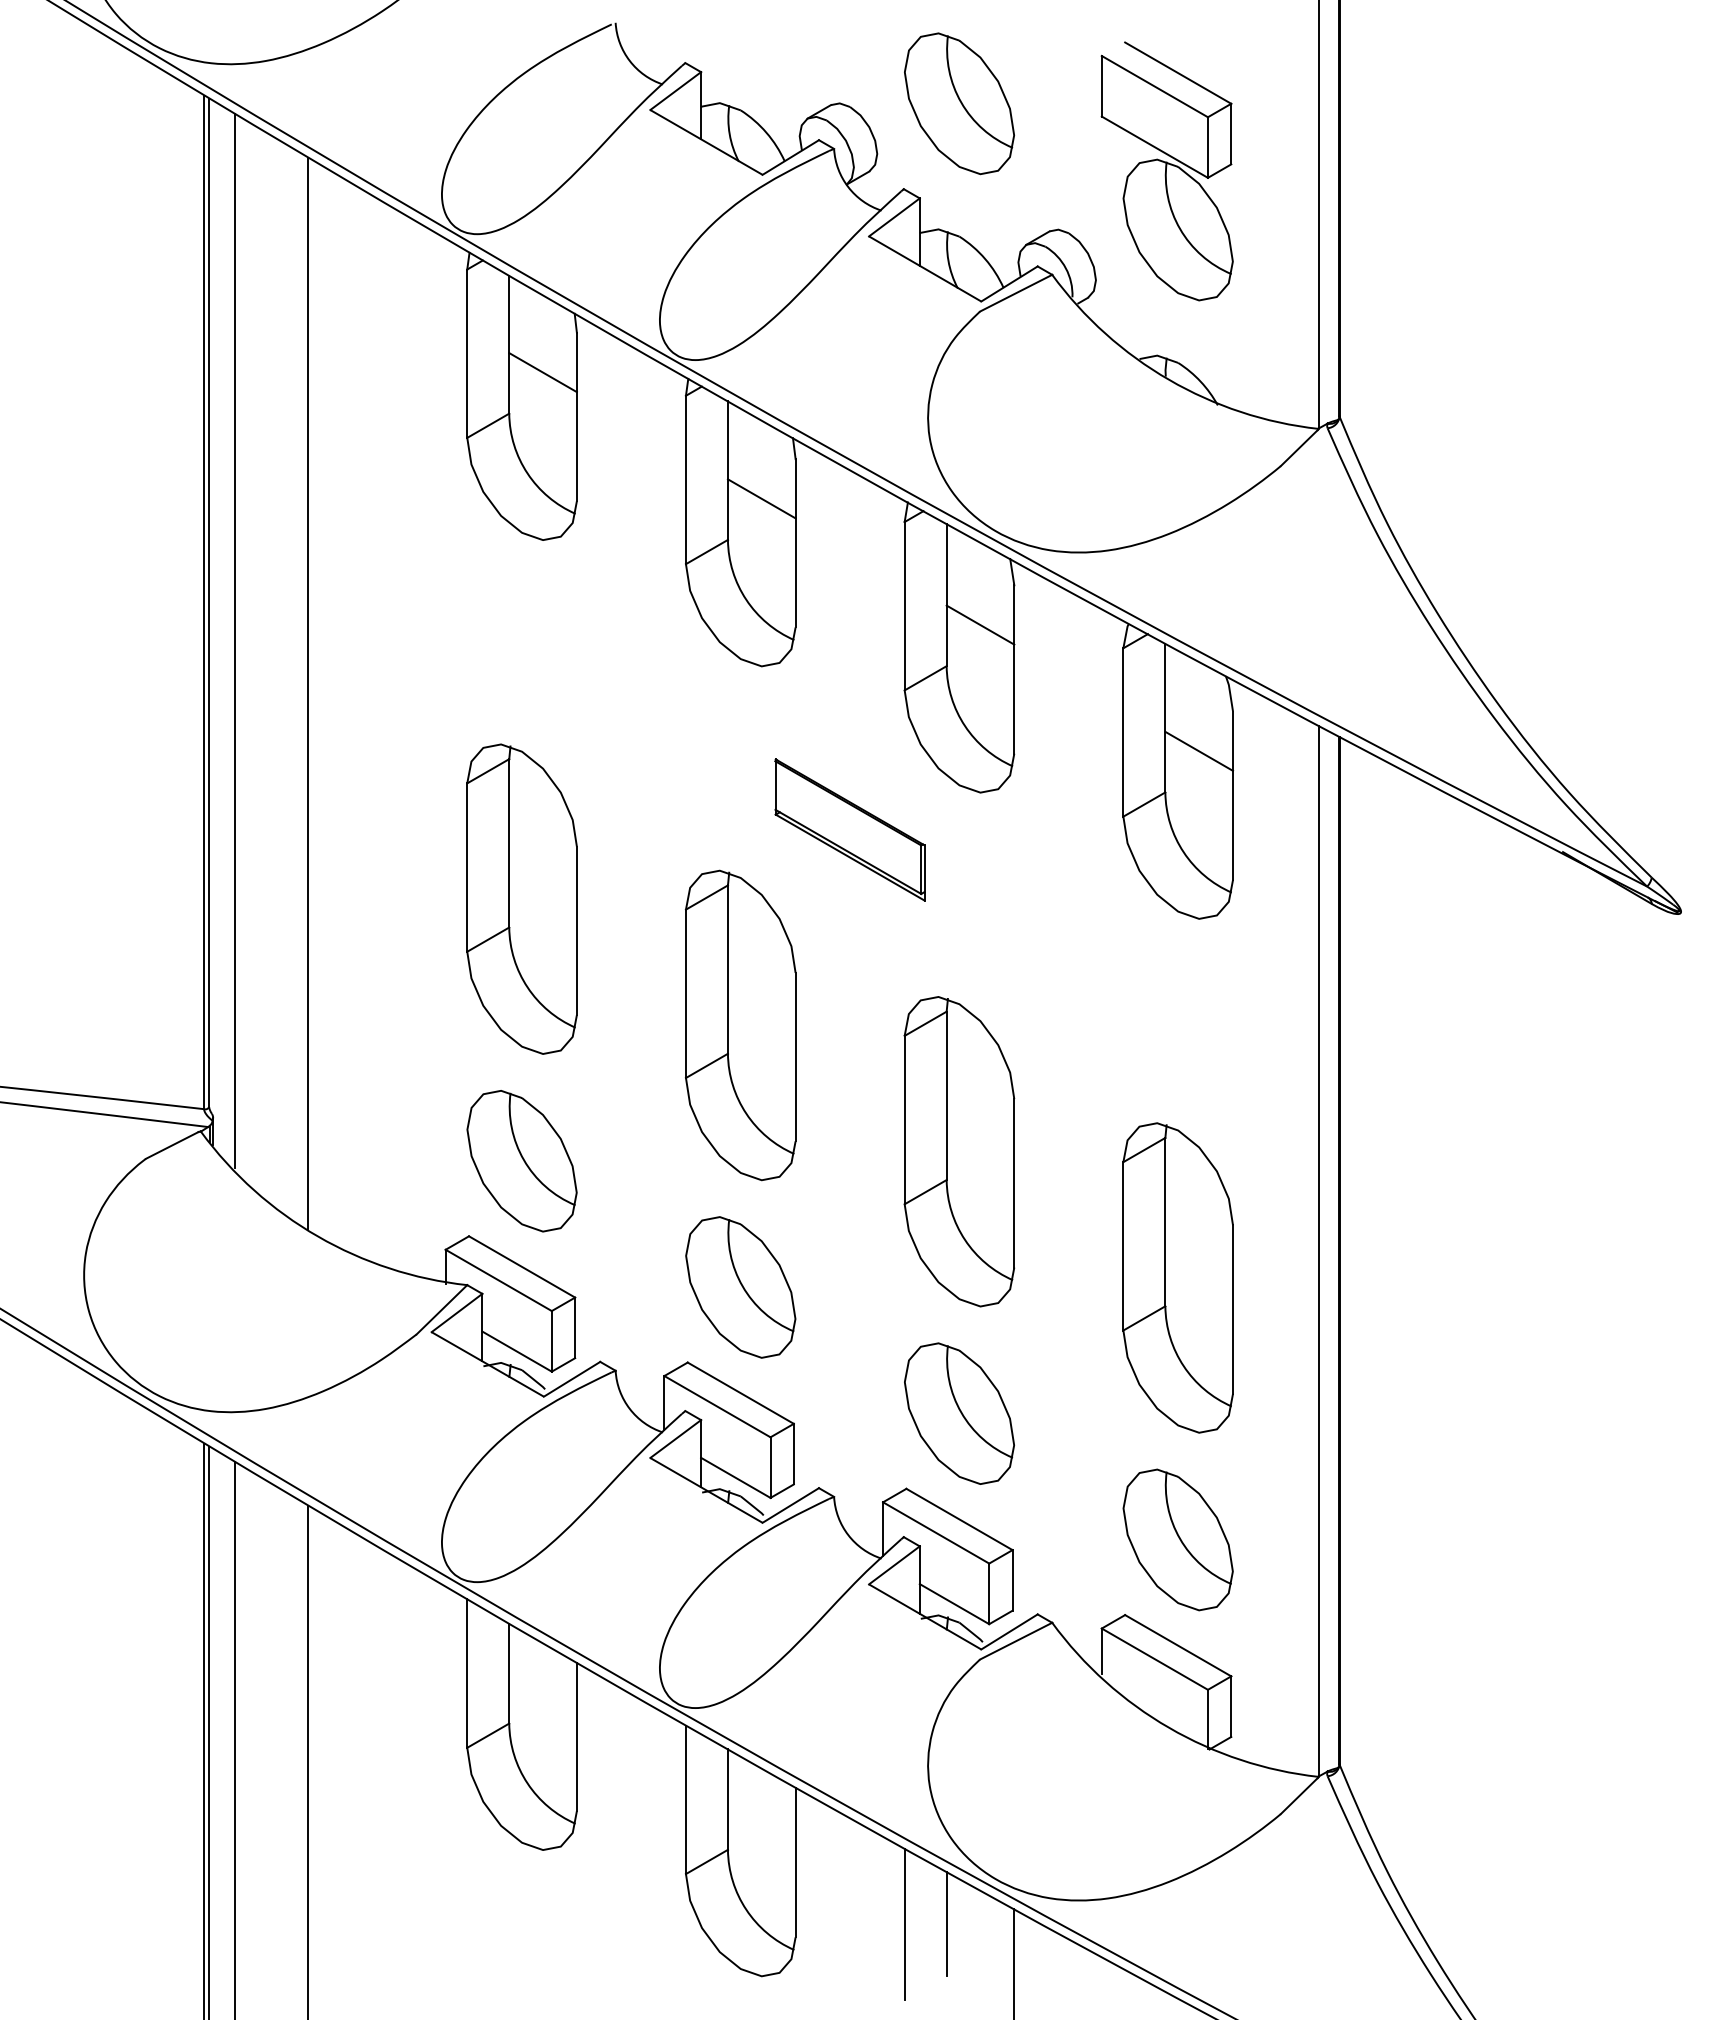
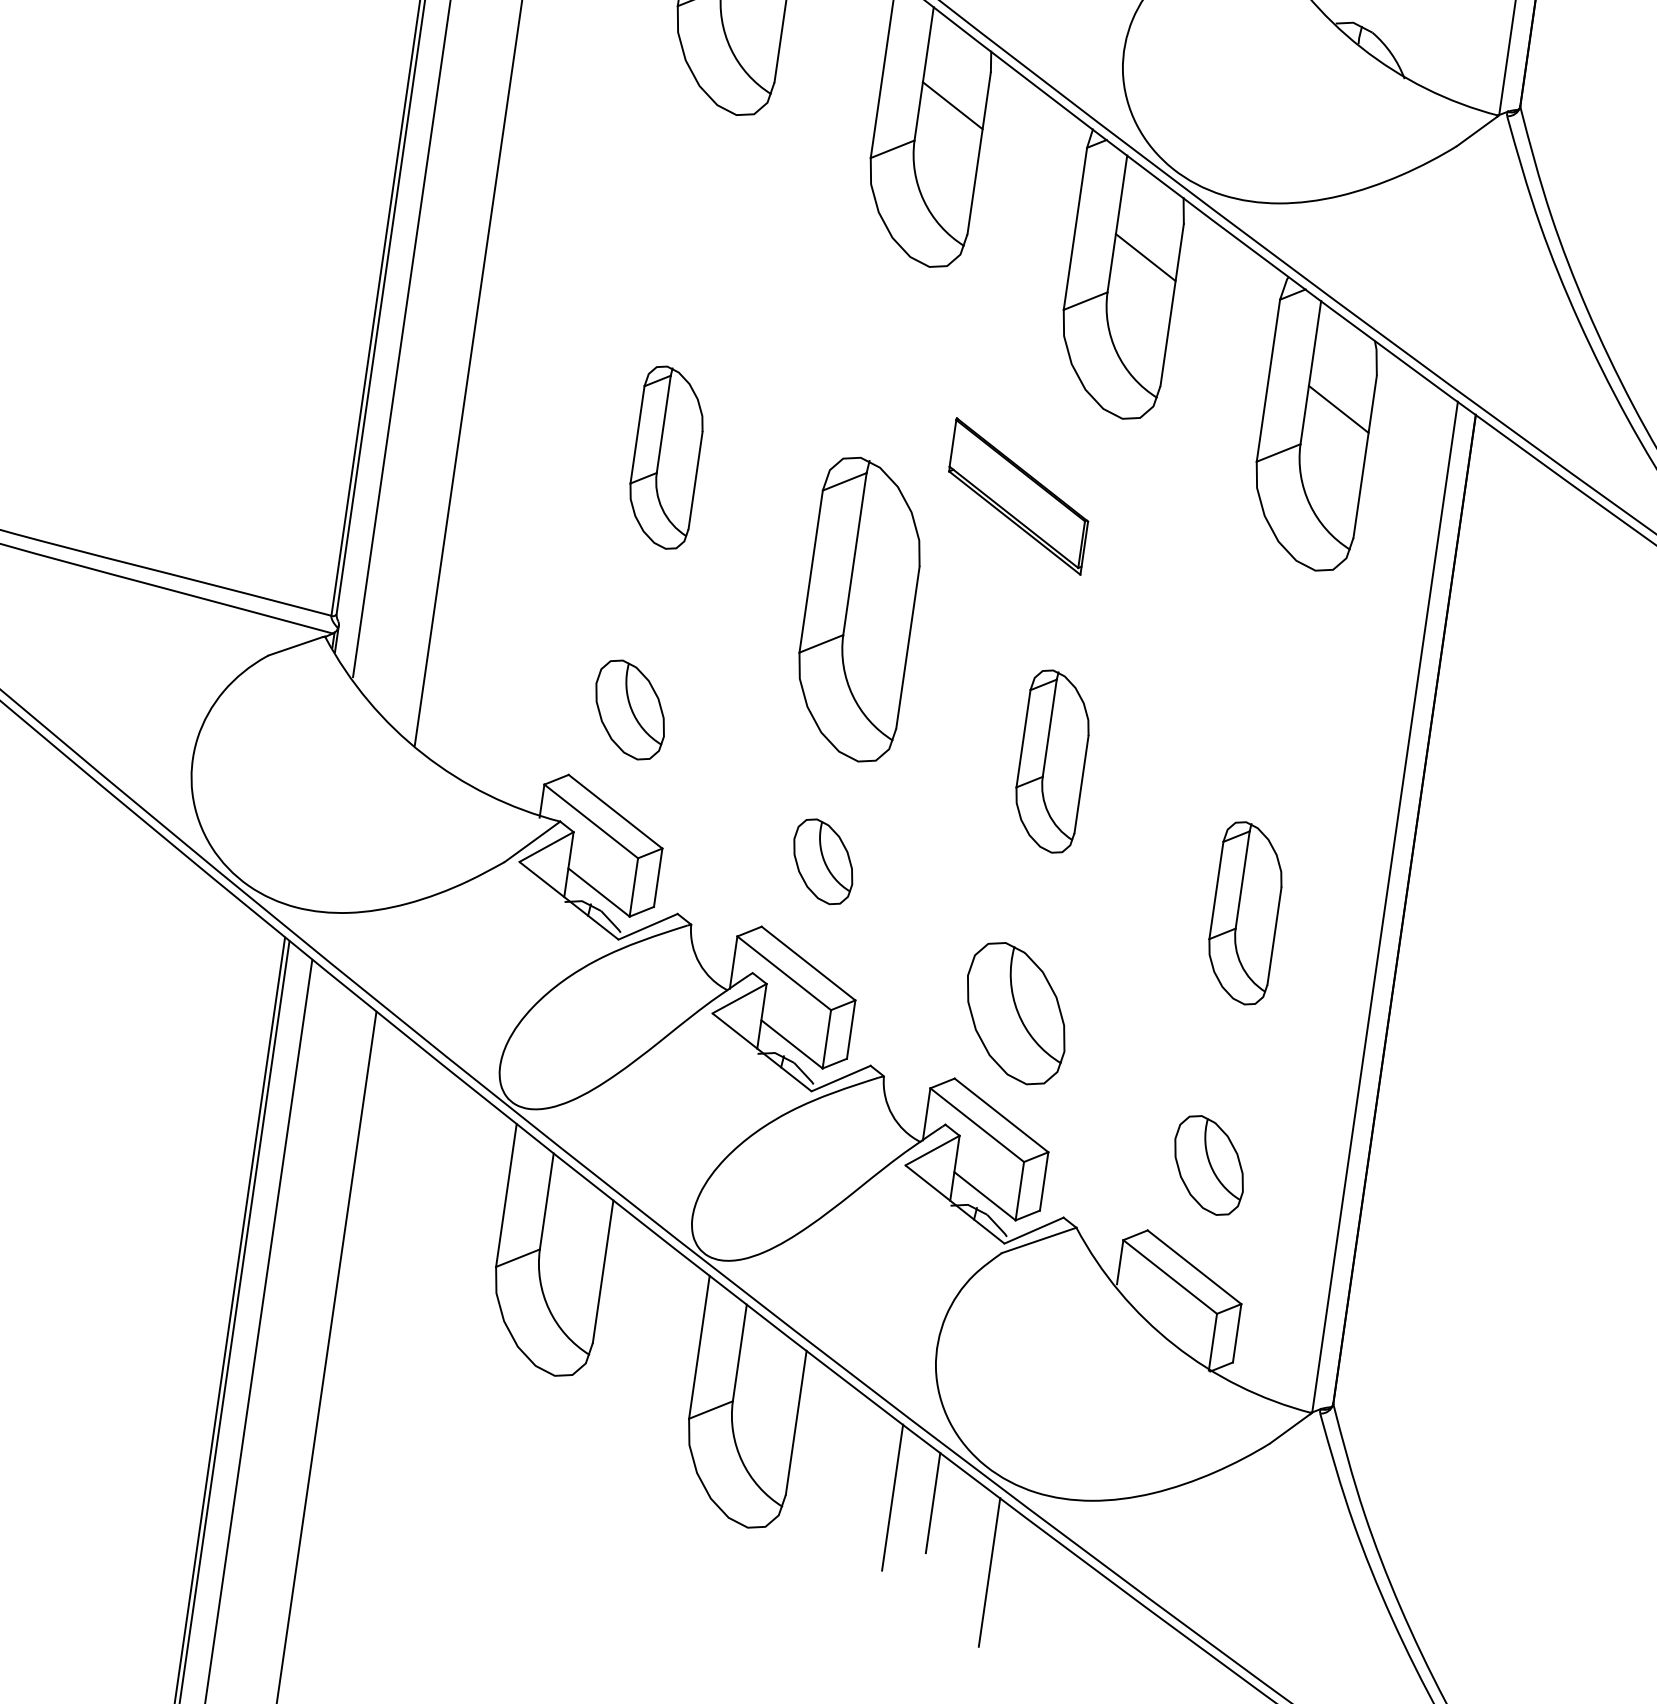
part: (849, 829) -> (1018, 495), moved
part: (521, 898) -> (666, 457), size x0.6
part: (959, 1151) -> (1052, 761), size x0.6
part: (521, 1161) -> (629, 710), size x0.7
part: (1177, 1277) -> (1244, 912), size x0.6
part: (740, 1287) -> (822, 861), size x0.6
part: (1177, 1539) -> (1208, 1164), size x0.7

